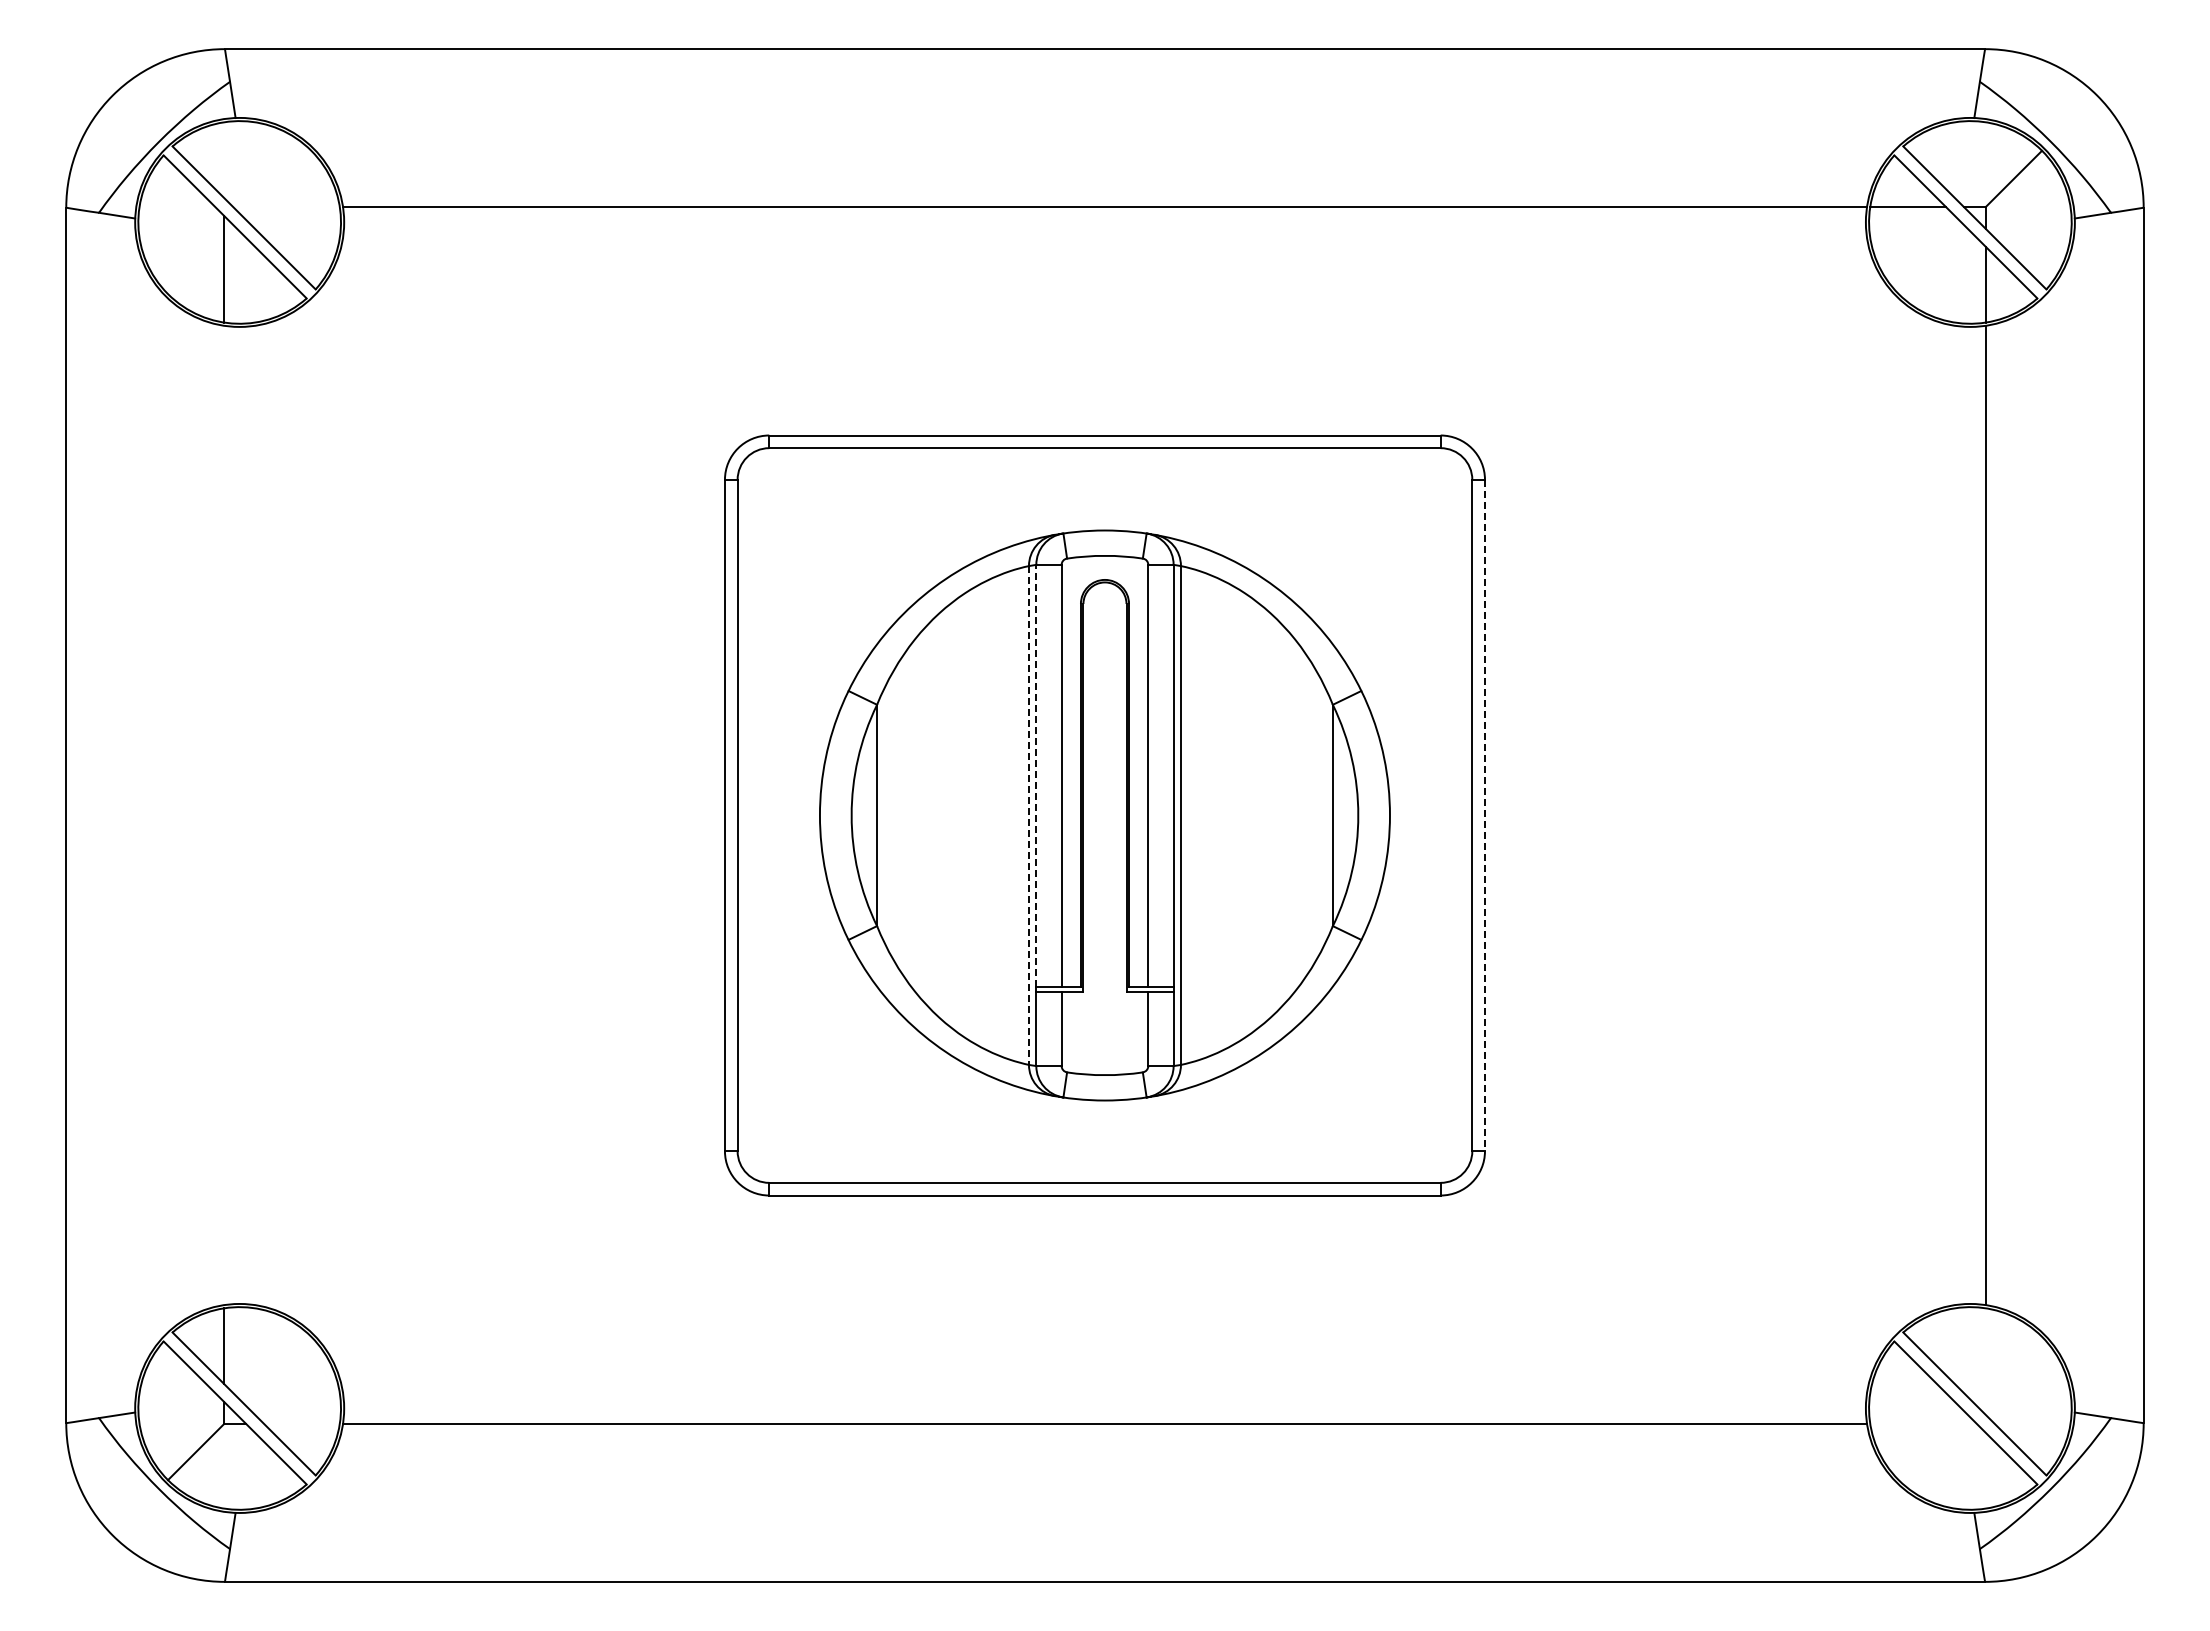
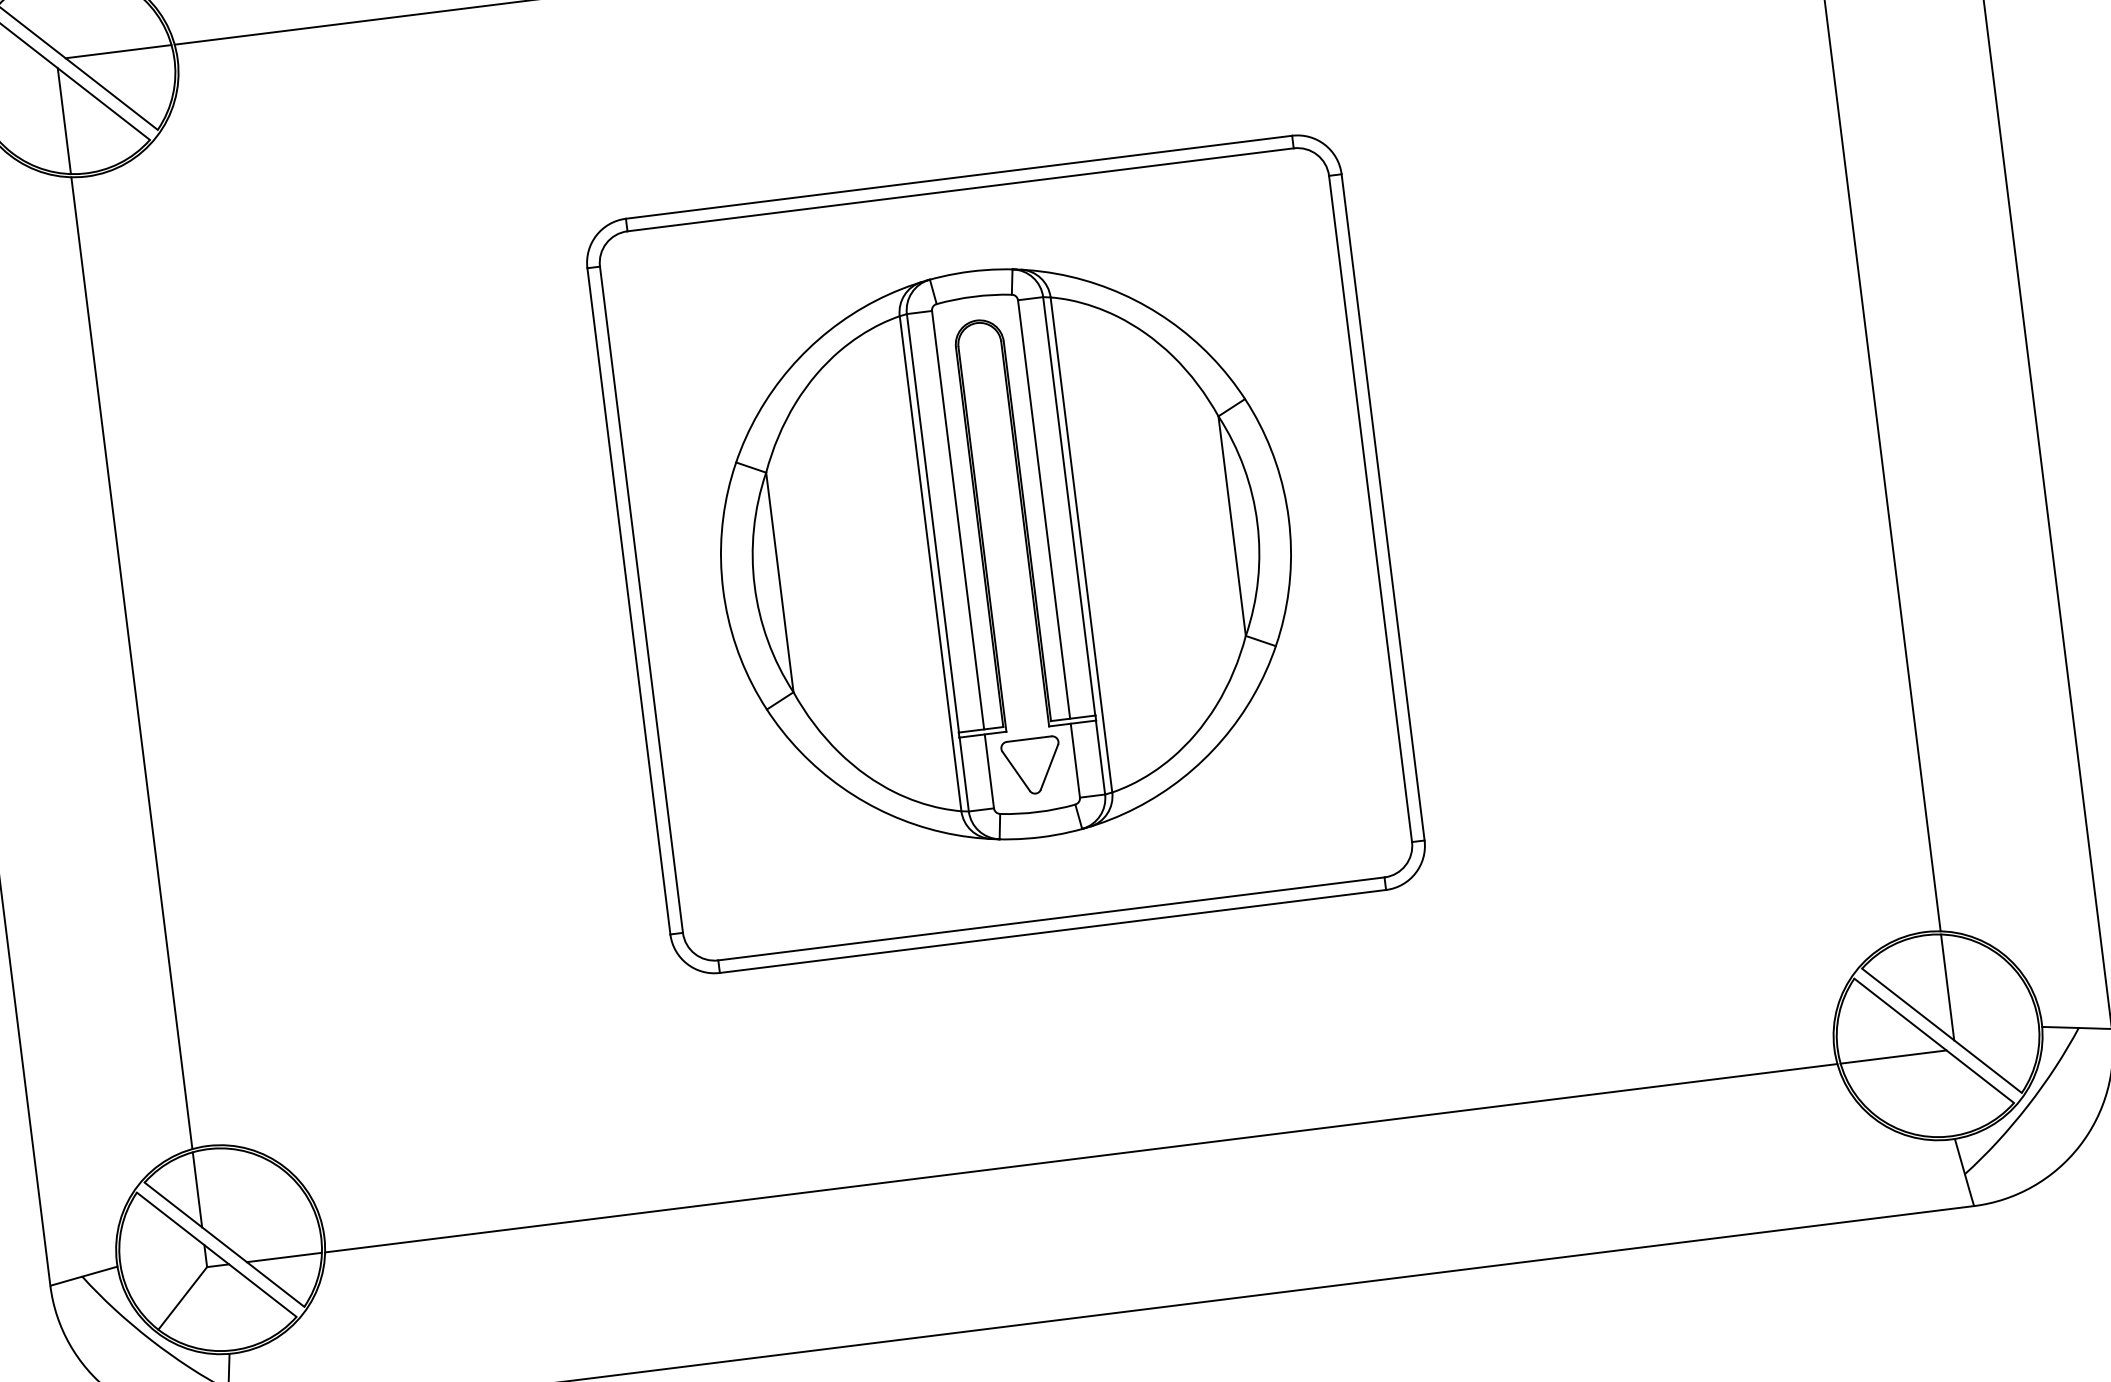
line: (286, 206) -> (118, 51), added
line: (1036, 775) -> (933, 523), dashed -> solid
line: (224, 815) -> (132, 663), added
line: (1484, 815) -> (1382, 507), dashed -> solid
line: (1028, 816) -> (930, 564), dashed -> solid
part: (1104, 1028) -> (1031, 765), added
line: (1985, 1361) -> (1947, 987), added
line: (301, 1424) -> (283, 1257), added
line: (1923, 1424) -> (1893, 1057), added

